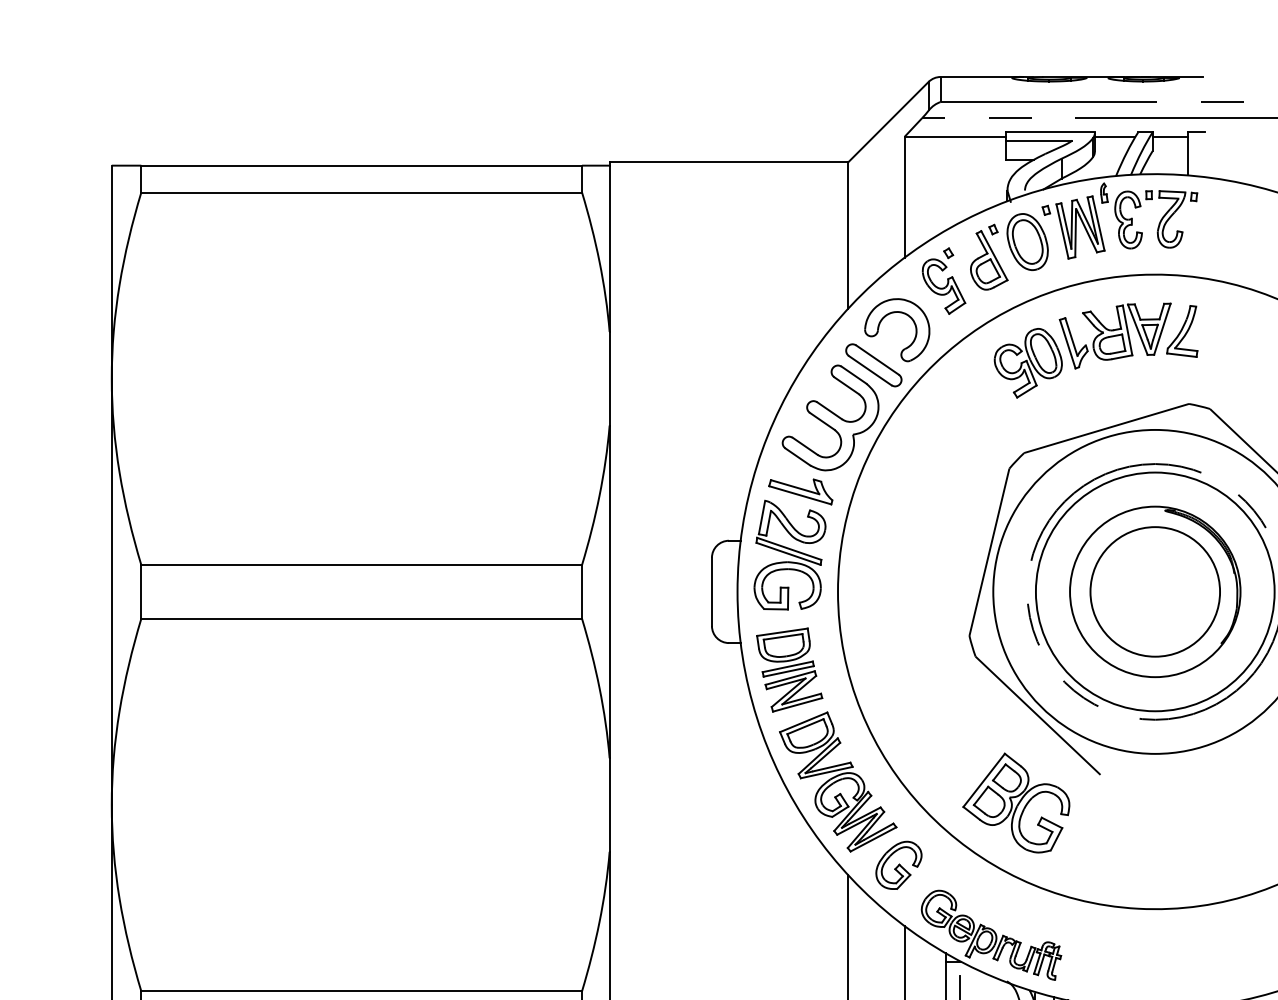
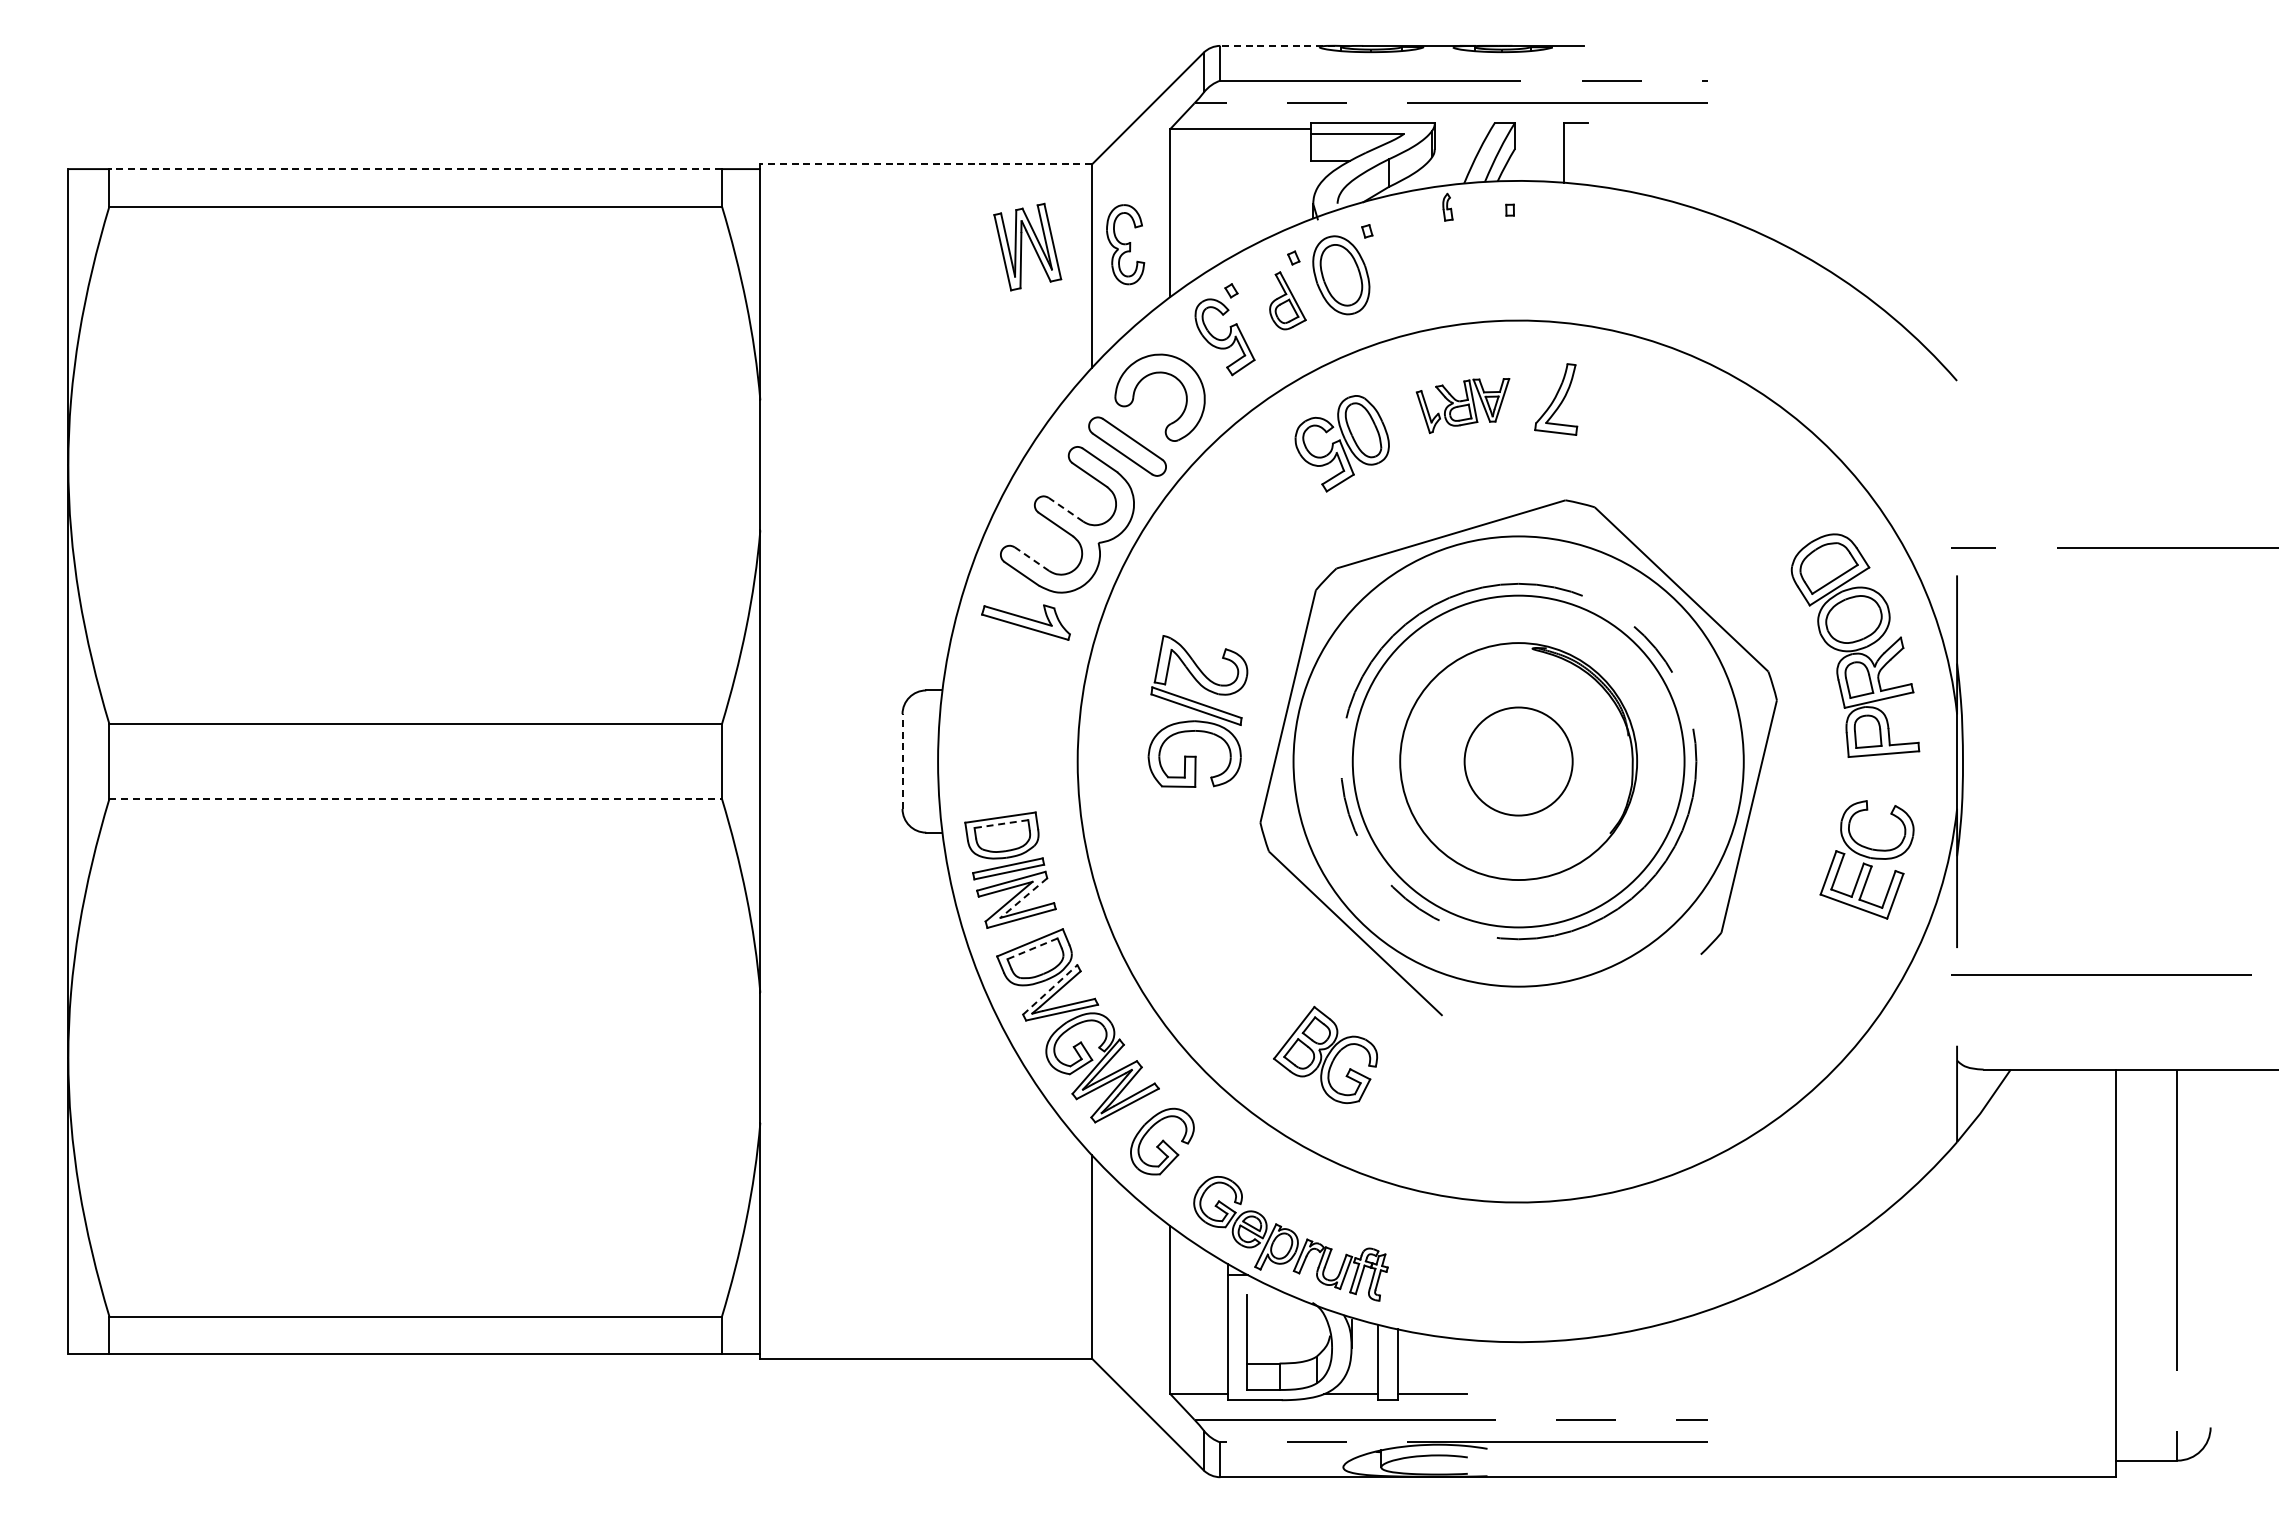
line: (981, 76) -> (1277, 45), solid -> dashed
line: (1114, 137) -> (1462, 129), removed
line: (1170, 137) -> (1539, 129), removed
line: (729, 162) -> (926, 164), solid -> dashed
line: (361, 165) -> (415, 169), solid -> dashed
part: (1173, 214) -> (1543, 237), removed
part: (1128, 219) -> (1125, 244), moved
part: (1080, 227) -> (1027, 246), moved
part: (988, 260) -> (1287, 300), size x0.7
part: (1114, 335) -> (1462, 405), size x0.6
line: (829, 410) -> (1066, 509), solid -> dashed
line: (805, 446) -> (1032, 559), solid -> dashed
part: (789, 555) -> (1197, 711), moved
line: (711, 591) -> (902, 761), solid -> dashed
circle: (1155, 591) -> (1518, 761), size x0.6
line: (362, 619) -> (416, 799), solid -> dashed
line: (782, 637) -> (1000, 824), solid -> dashed
line: (799, 690) -> (1023, 898), solid -> dashed
line: (805, 727) -> (1032, 949), solid -> dashed
line: (818, 755) -> (1050, 989), solid -> dashed
part: (1016, 802) -> (1325, 1054), size x0.7

